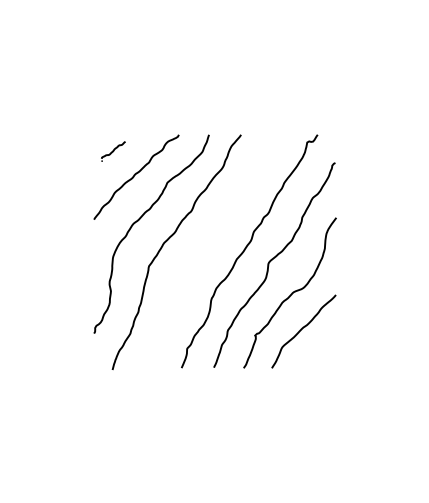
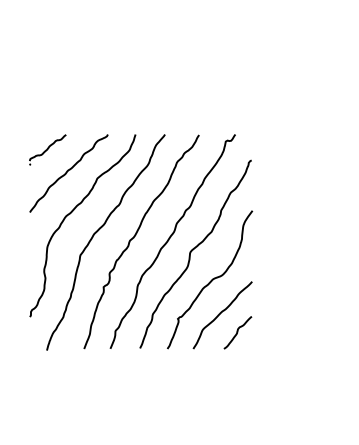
part: (113, 151) -> (47, 149), size x1.67
curve: (209, 245) -> (136, 236), added
curve: (320, 350) -> (237, 332), added

